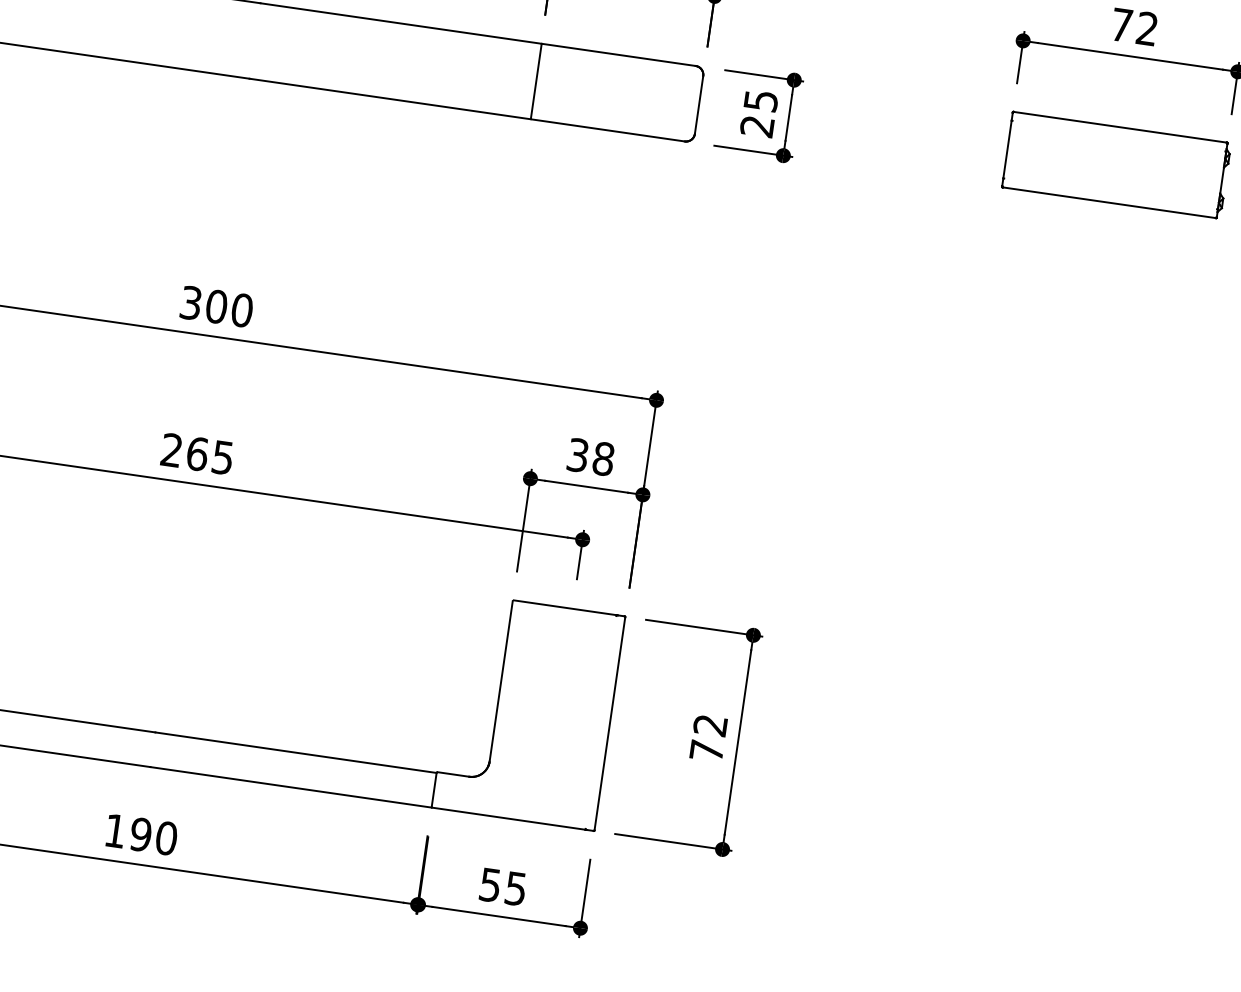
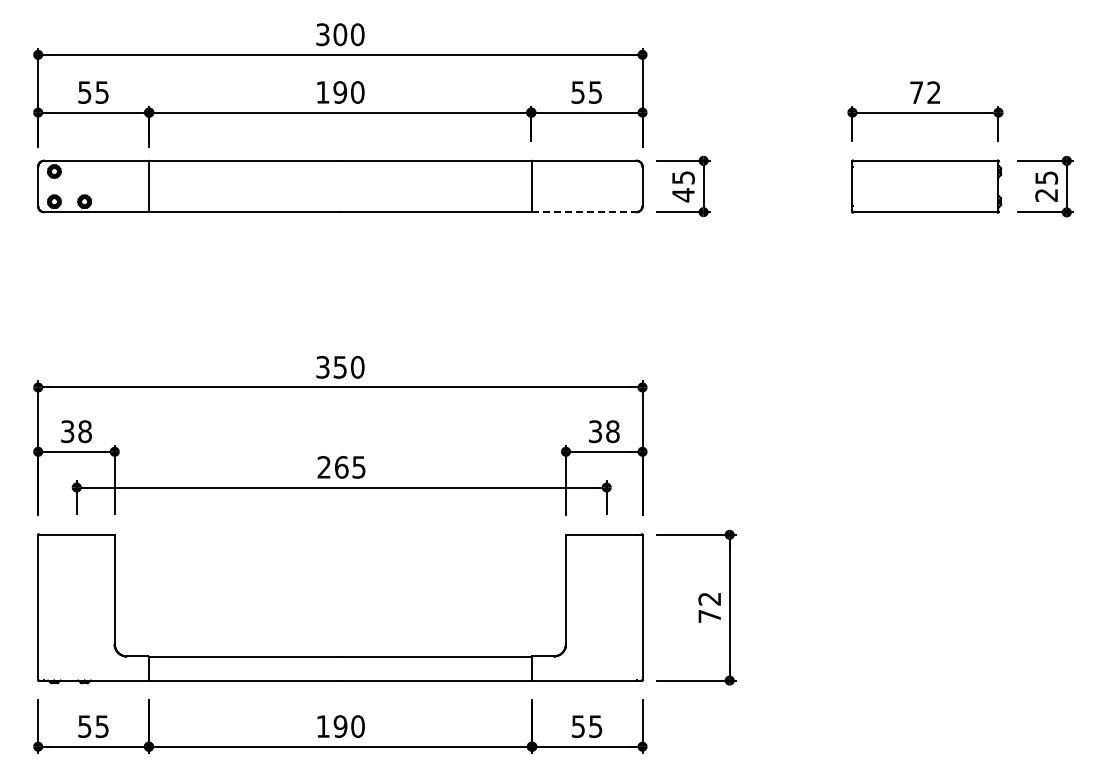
text: (757, 126) -> (683, 195), 25 -> 45
line: (608, 130) -> (584, 212), solid -> dashed
text: (217, 305) -> (340, 366), 300 -> 350

